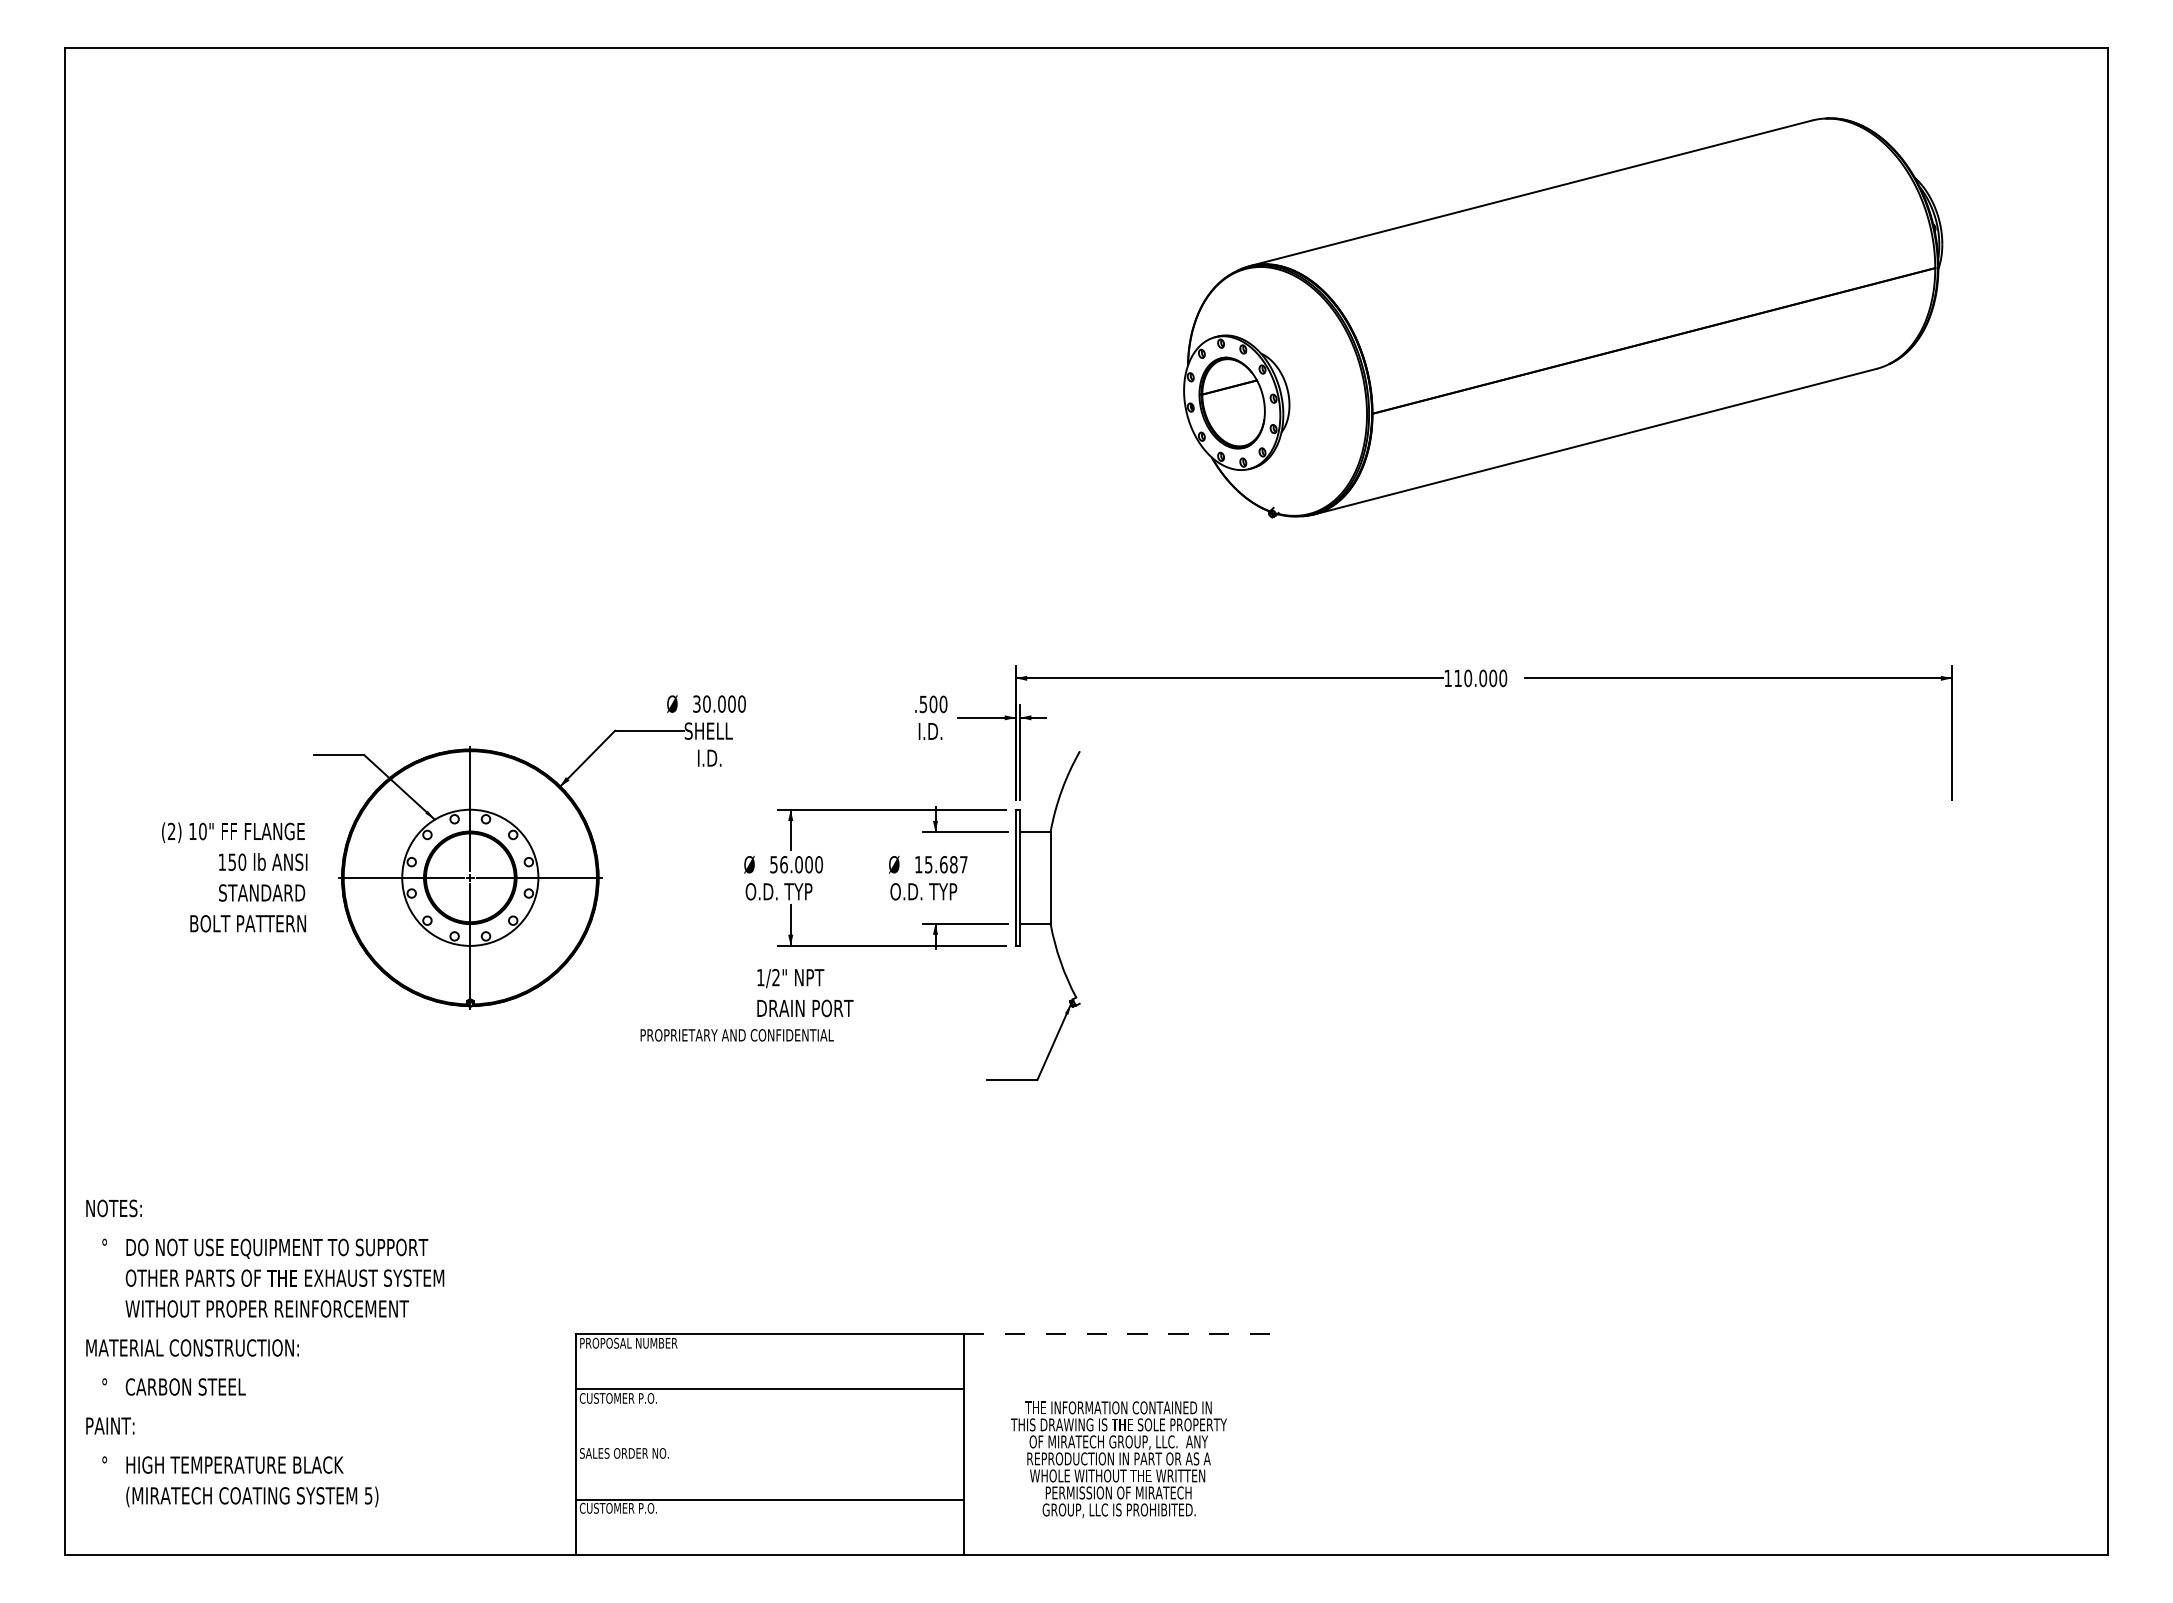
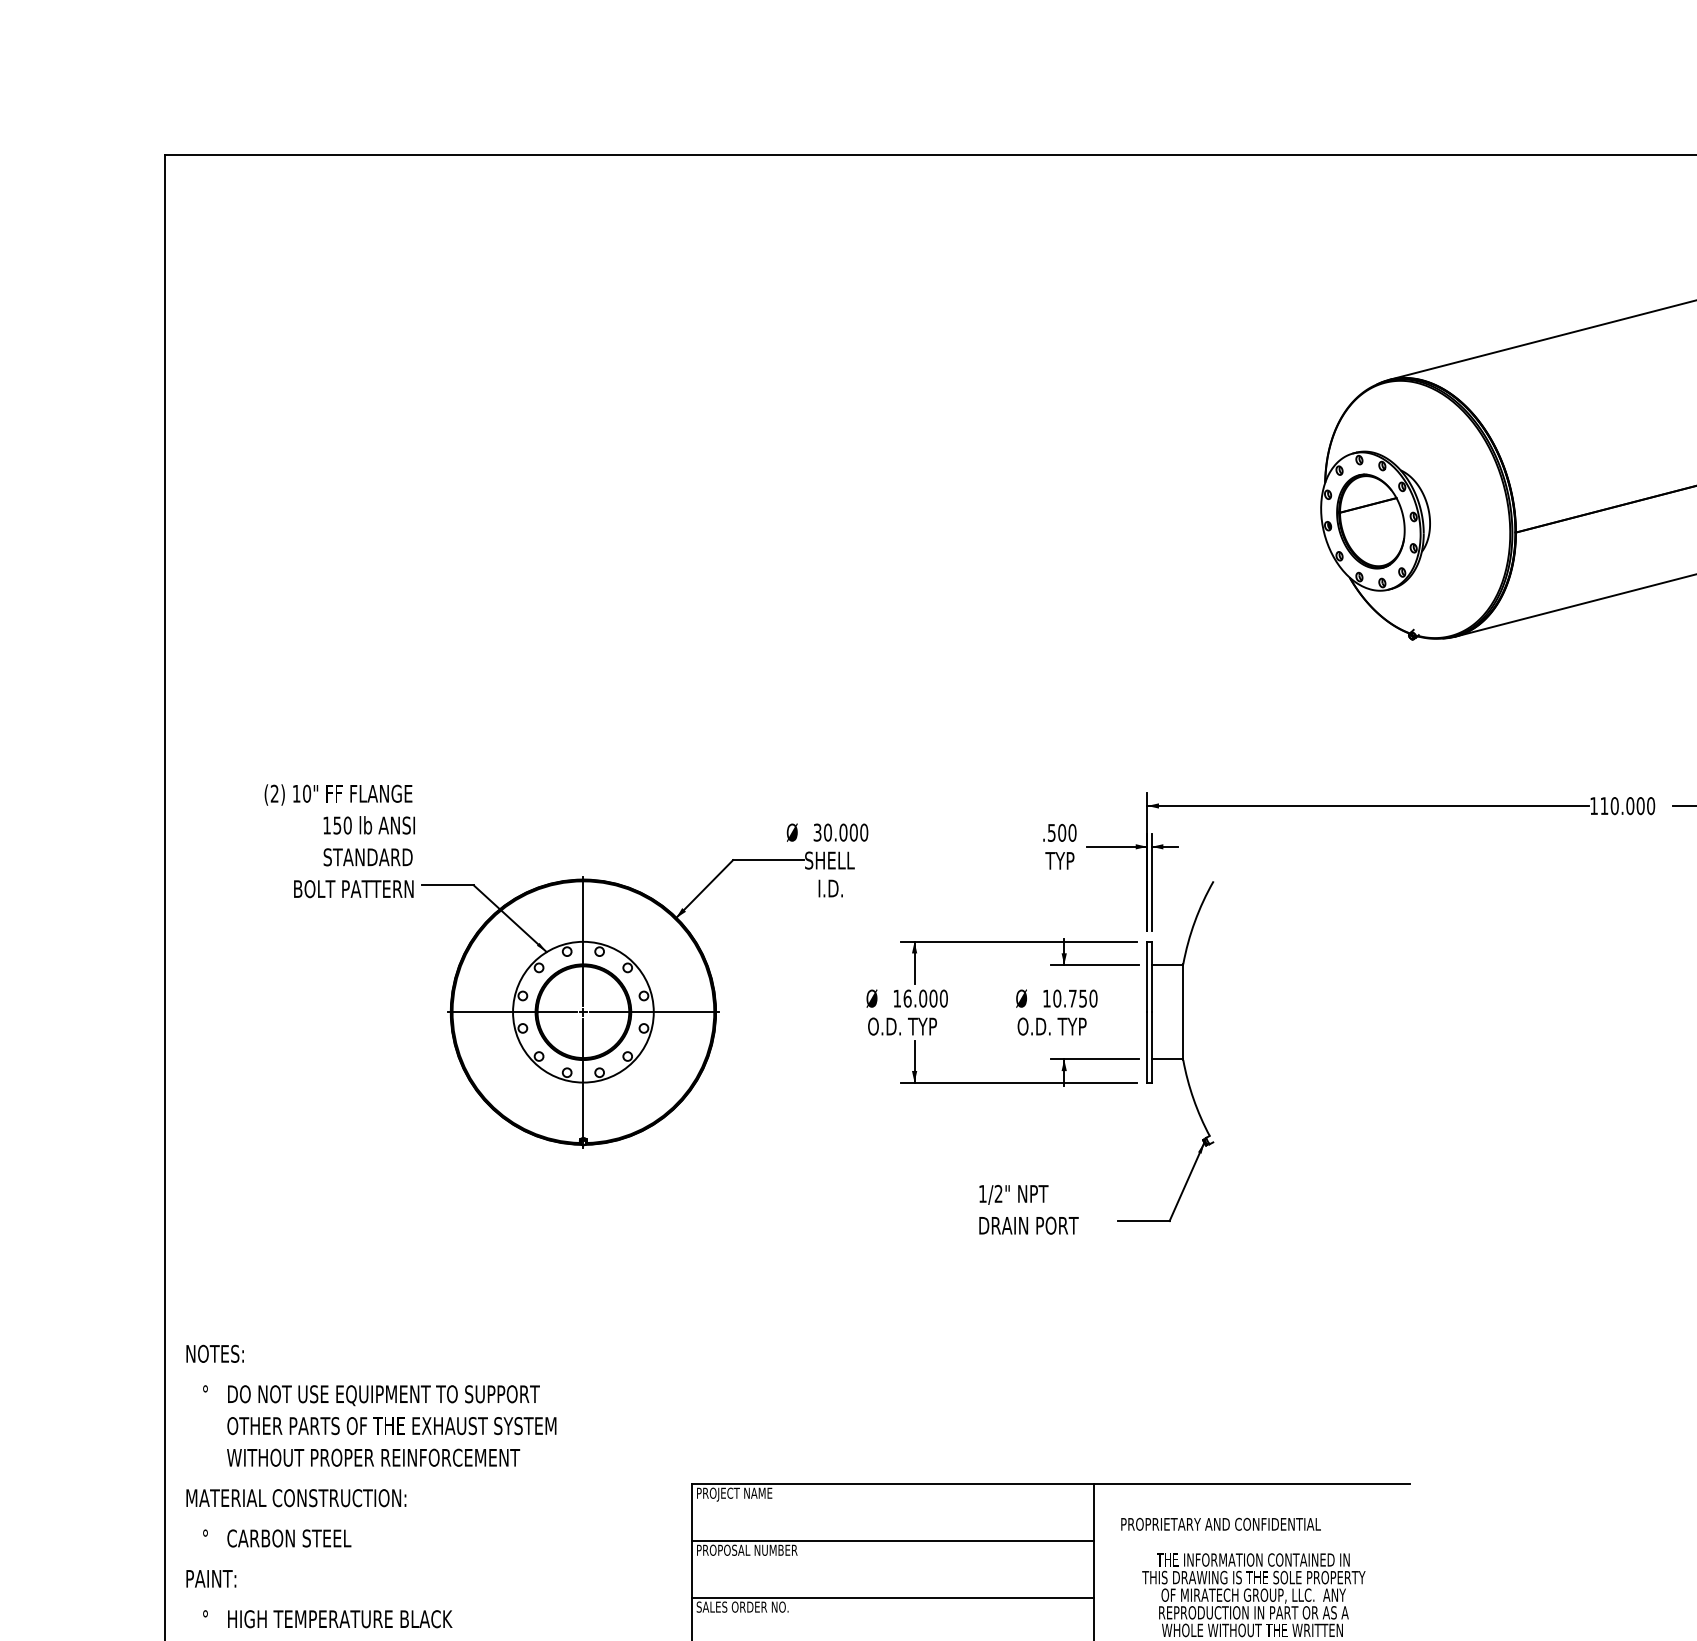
text: (931, 731) -> (1060, 860), I.D. -> TYP
text: (773, 864) -> (896, 998), 56.000 -> 16.000
text: (945, 864) -> (1074, 998), 15.687 -> 10.750
text: (234, 877) -> (339, 841), moved
text: (805, 993) -> (1029, 1210), moved
text: (736, 1035) -> (1220, 1524), moved
line: (1116, 1334) -> (1251, 1484), dashed -> solid
text: (638, 1344) -> (757, 1494), PROPOSAL NUMBER -> PROJECT NAME
text: (628, 1398) -> (746, 1550), CUSTOMER P.O. -> PROPOSAL NUMBER
line: (769, 1444) -> (892, 1597), added

